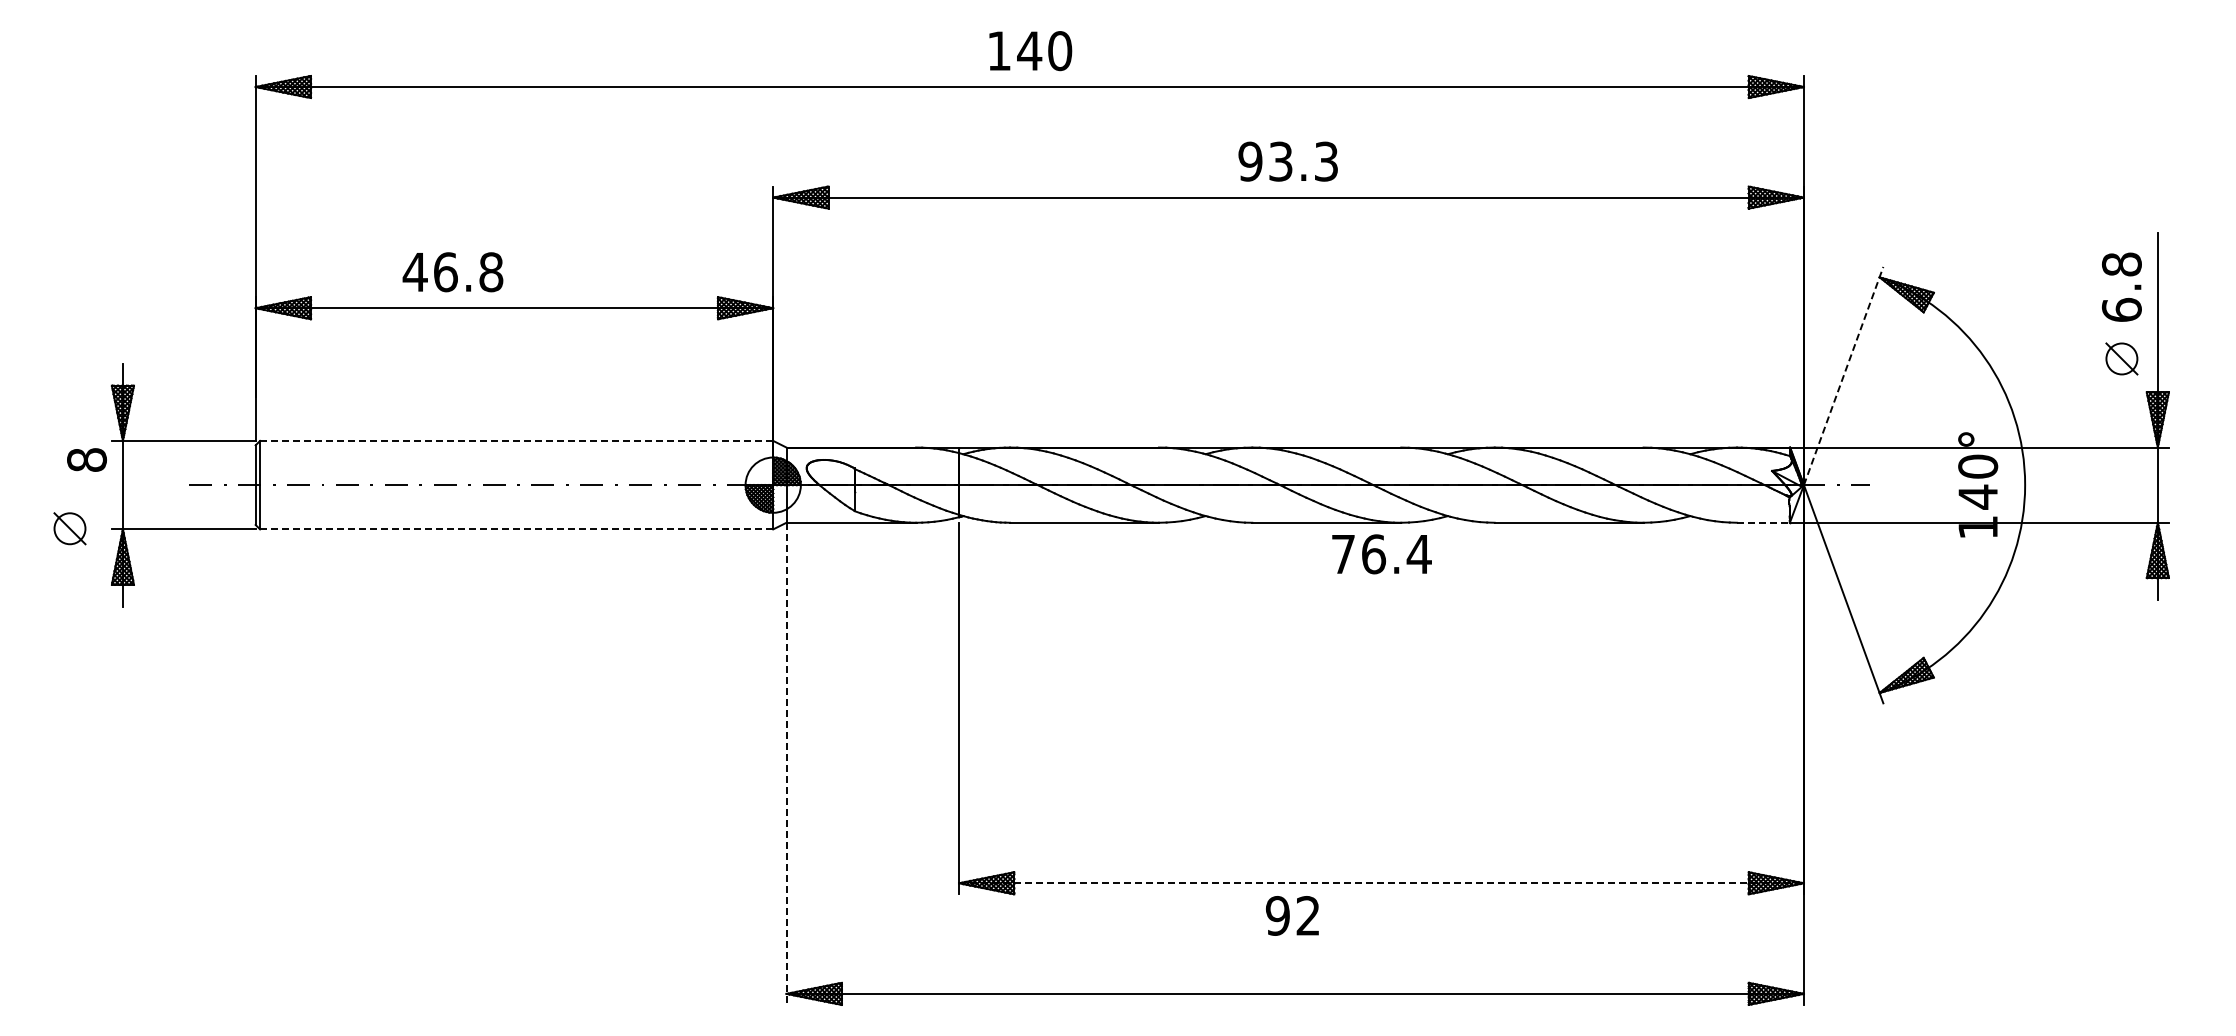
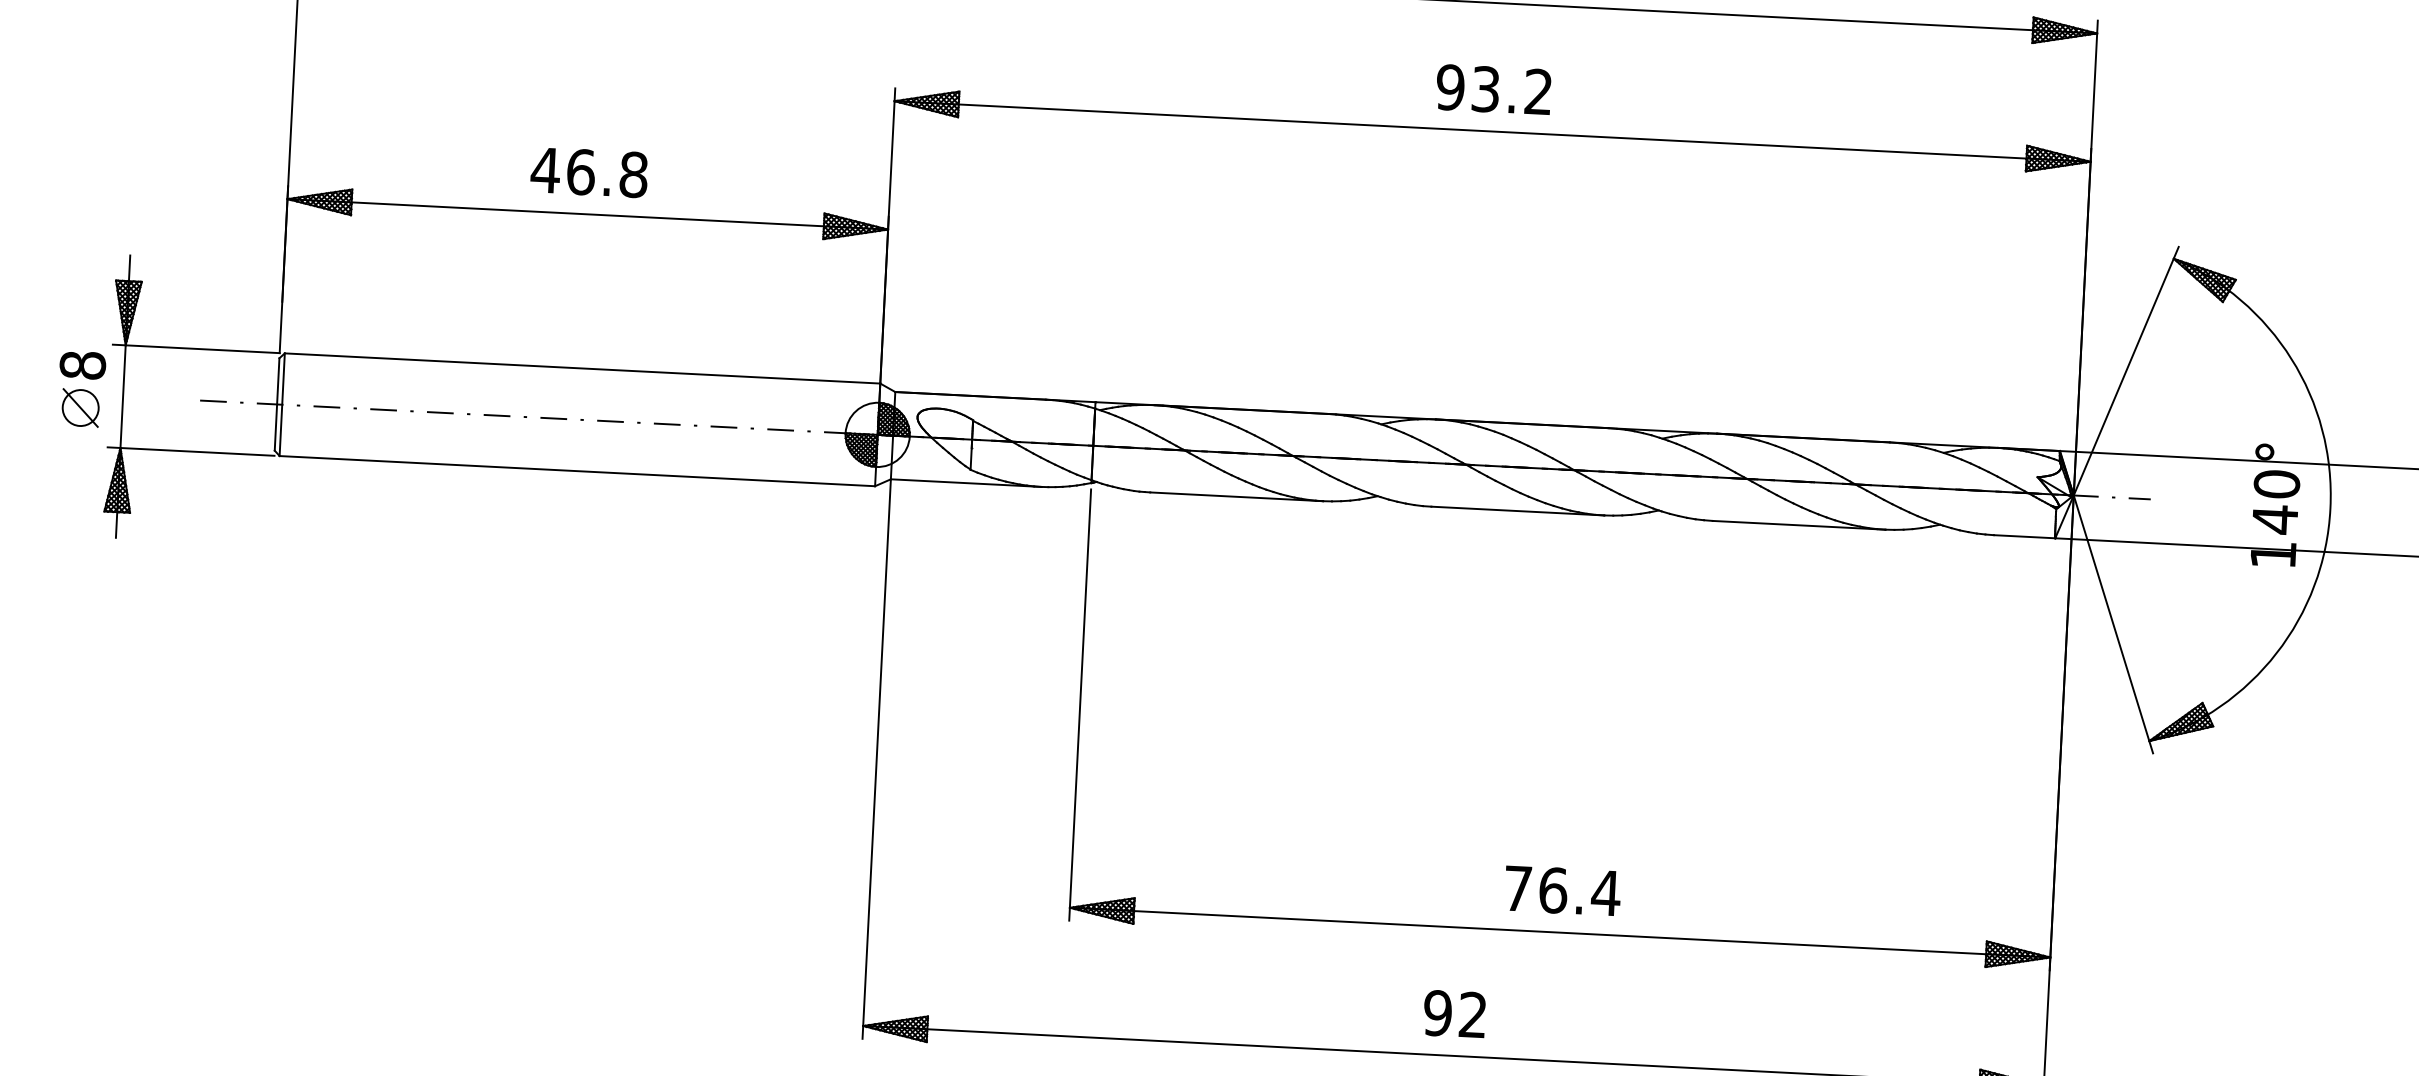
text: (1325, 161) -> (1537, 91), 93.3 -> 93.2
text: (452, 272) -> (588, 172), moved
line: (1843, 375) -> (2126, 370), dashed -> solid
line: (516, 440) -> (582, 367), dashed -> solid
line: (1763, 522) -> (2024, 536), dashed -> solid
part: (69, 528) -> (80, 407), moved
line: (516, 529) -> (577, 471), dashed -> solid
text: (1381, 554) -> (1562, 891), moved
line: (786, 764) -> (876, 759), dashed -> solid
line: (1382, 883) -> (1561, 932), dashed -> solid
text: (1292, 915) -> (1454, 1013), moved

